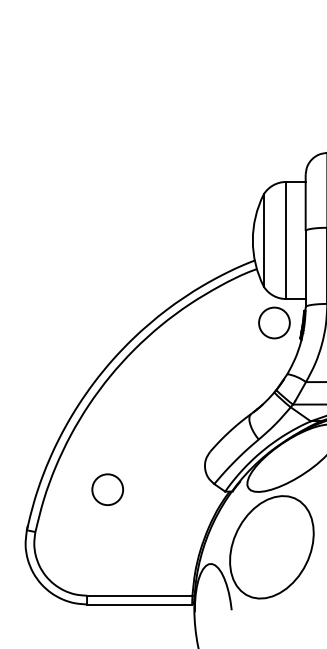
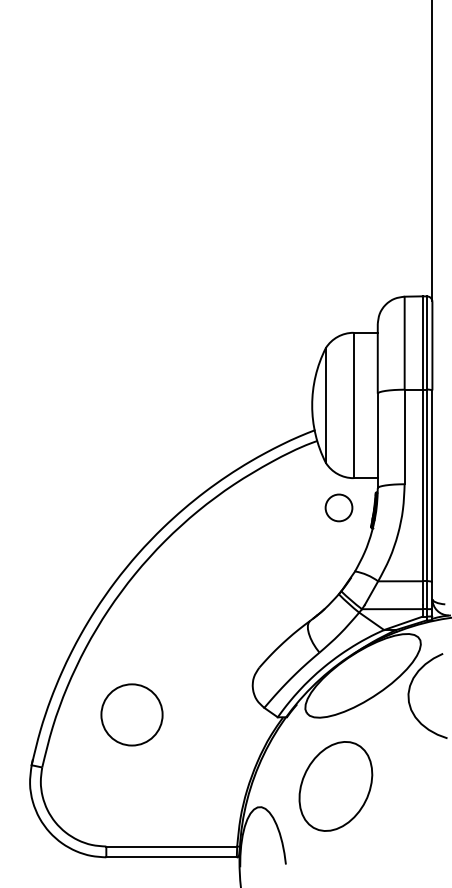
circle: (274, 322) -> (338, 507), size x0.7
circle: (107, 489) -> (131, 714), size x1.6
part: (271, 547) -> (335, 786), size x0.7

